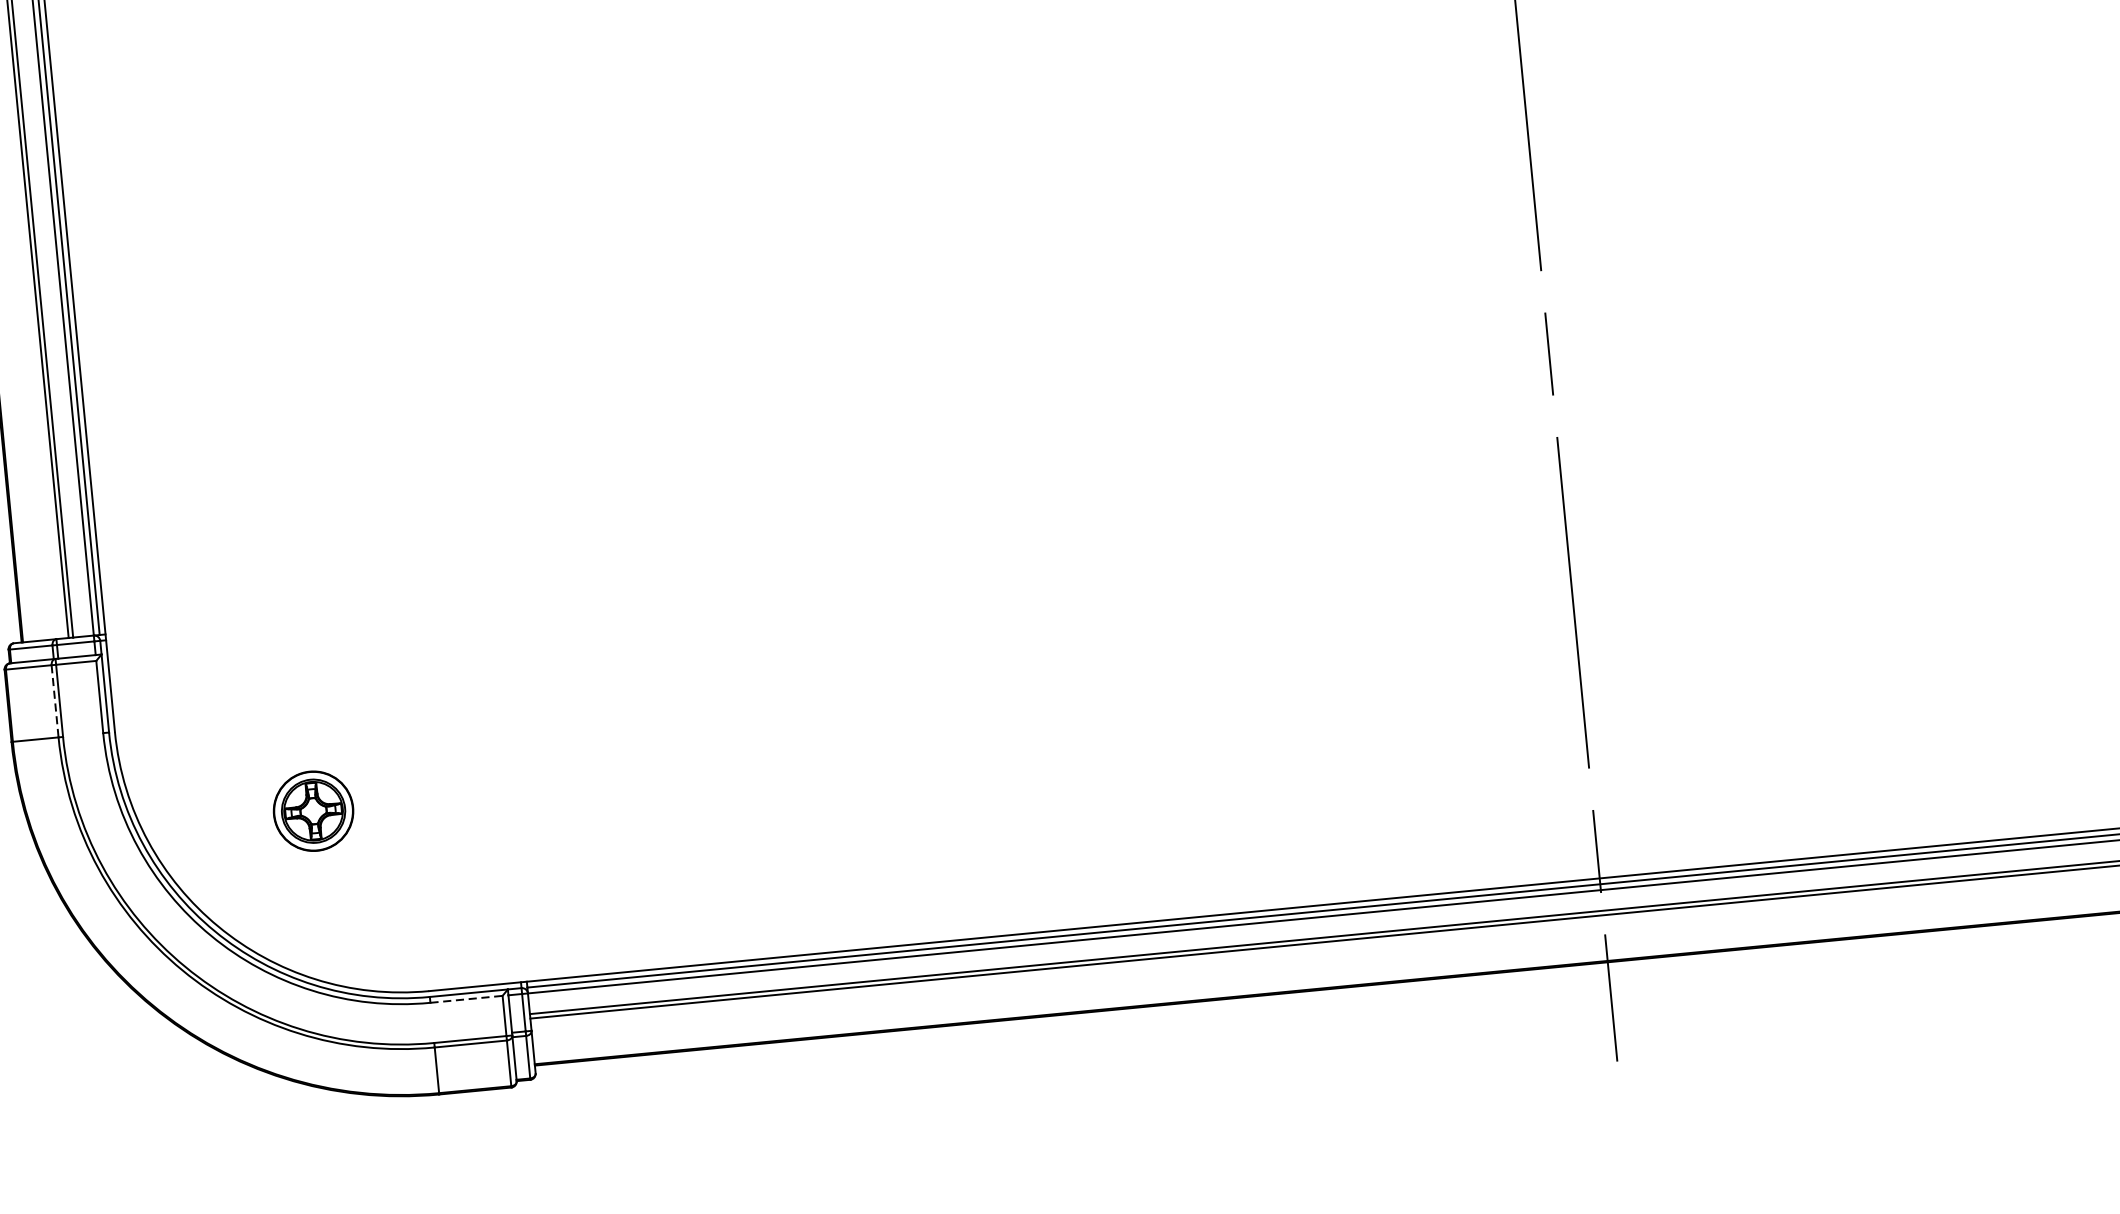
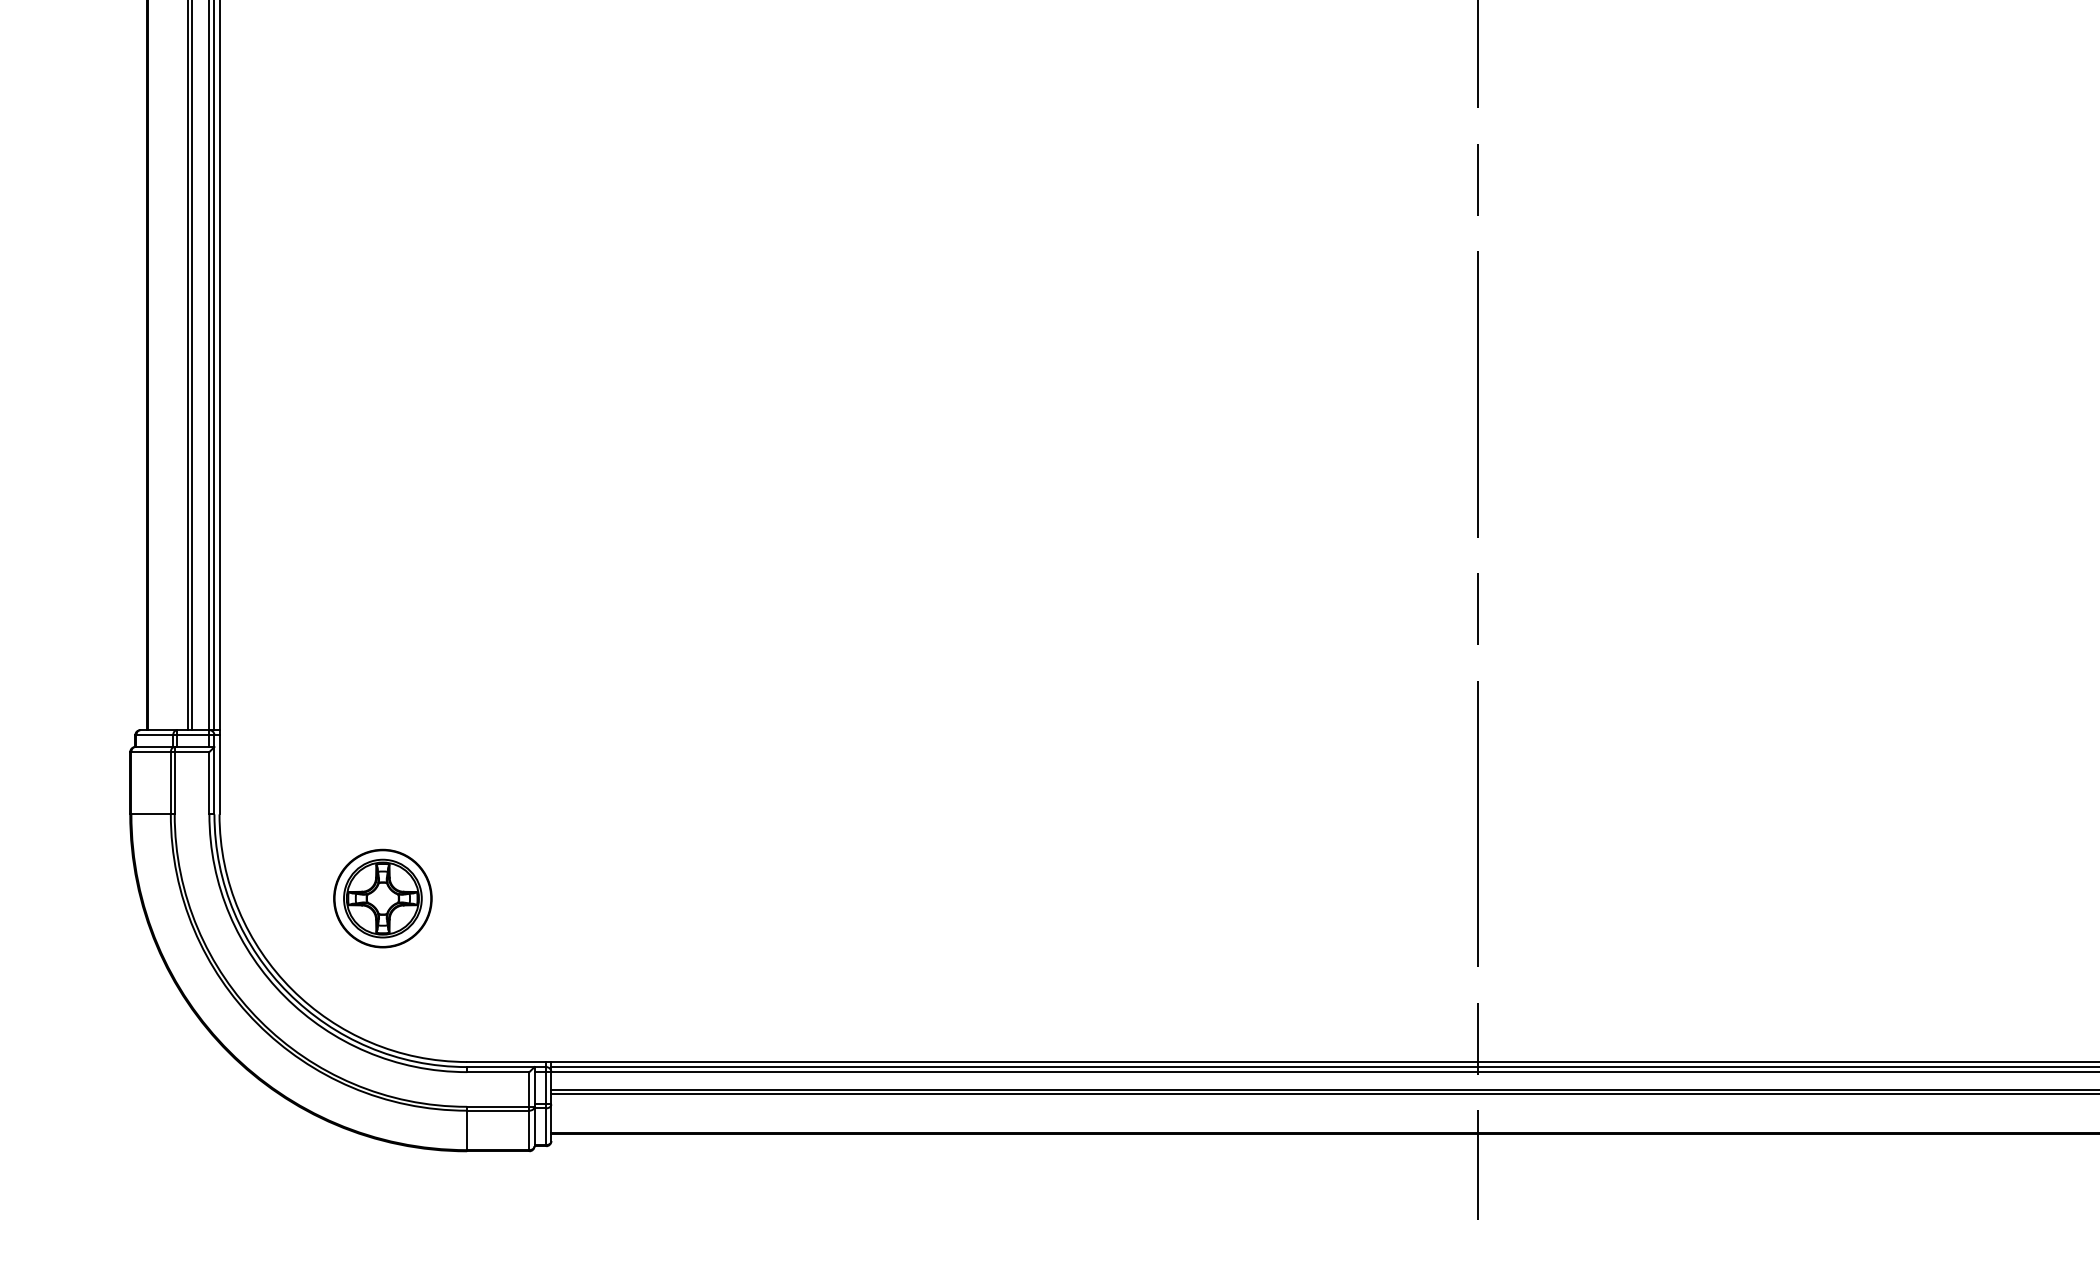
line: (54, 701) -> (170, 783), dashed -> solid
part: (313, 811) -> (382, 898), size x1.43
line: (466, 999) -> (498, 1072), dashed -> solid

